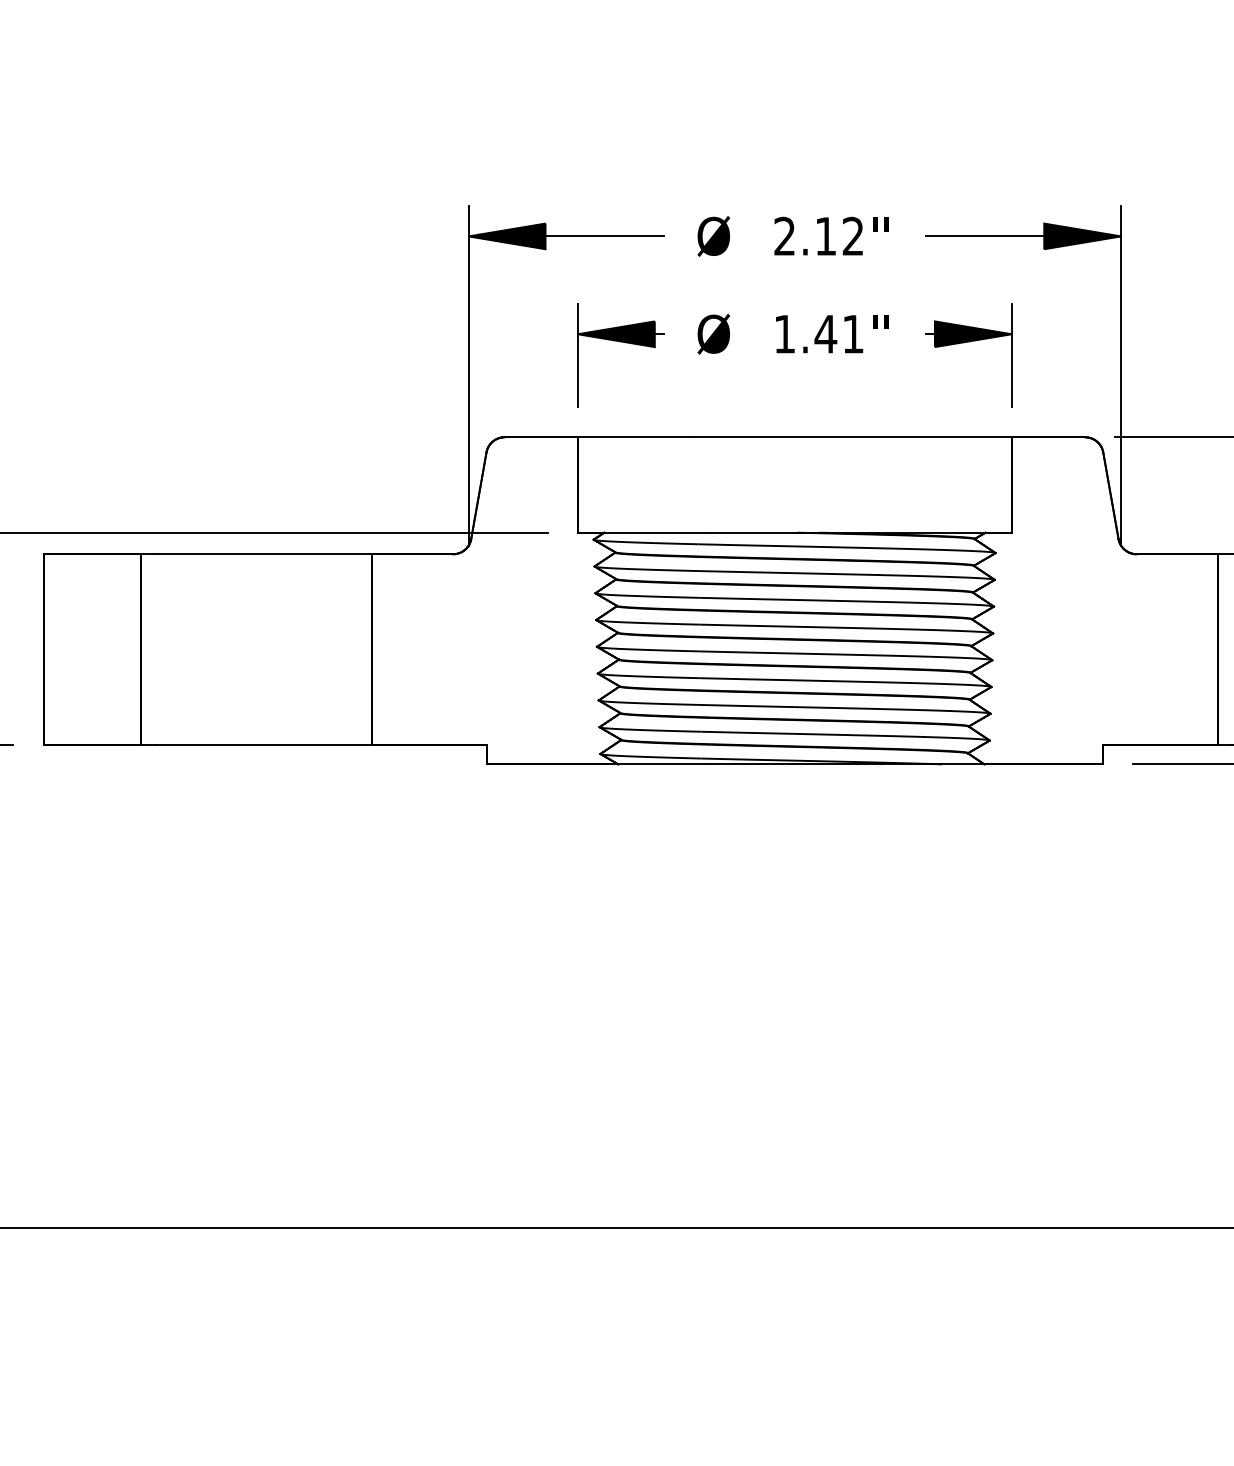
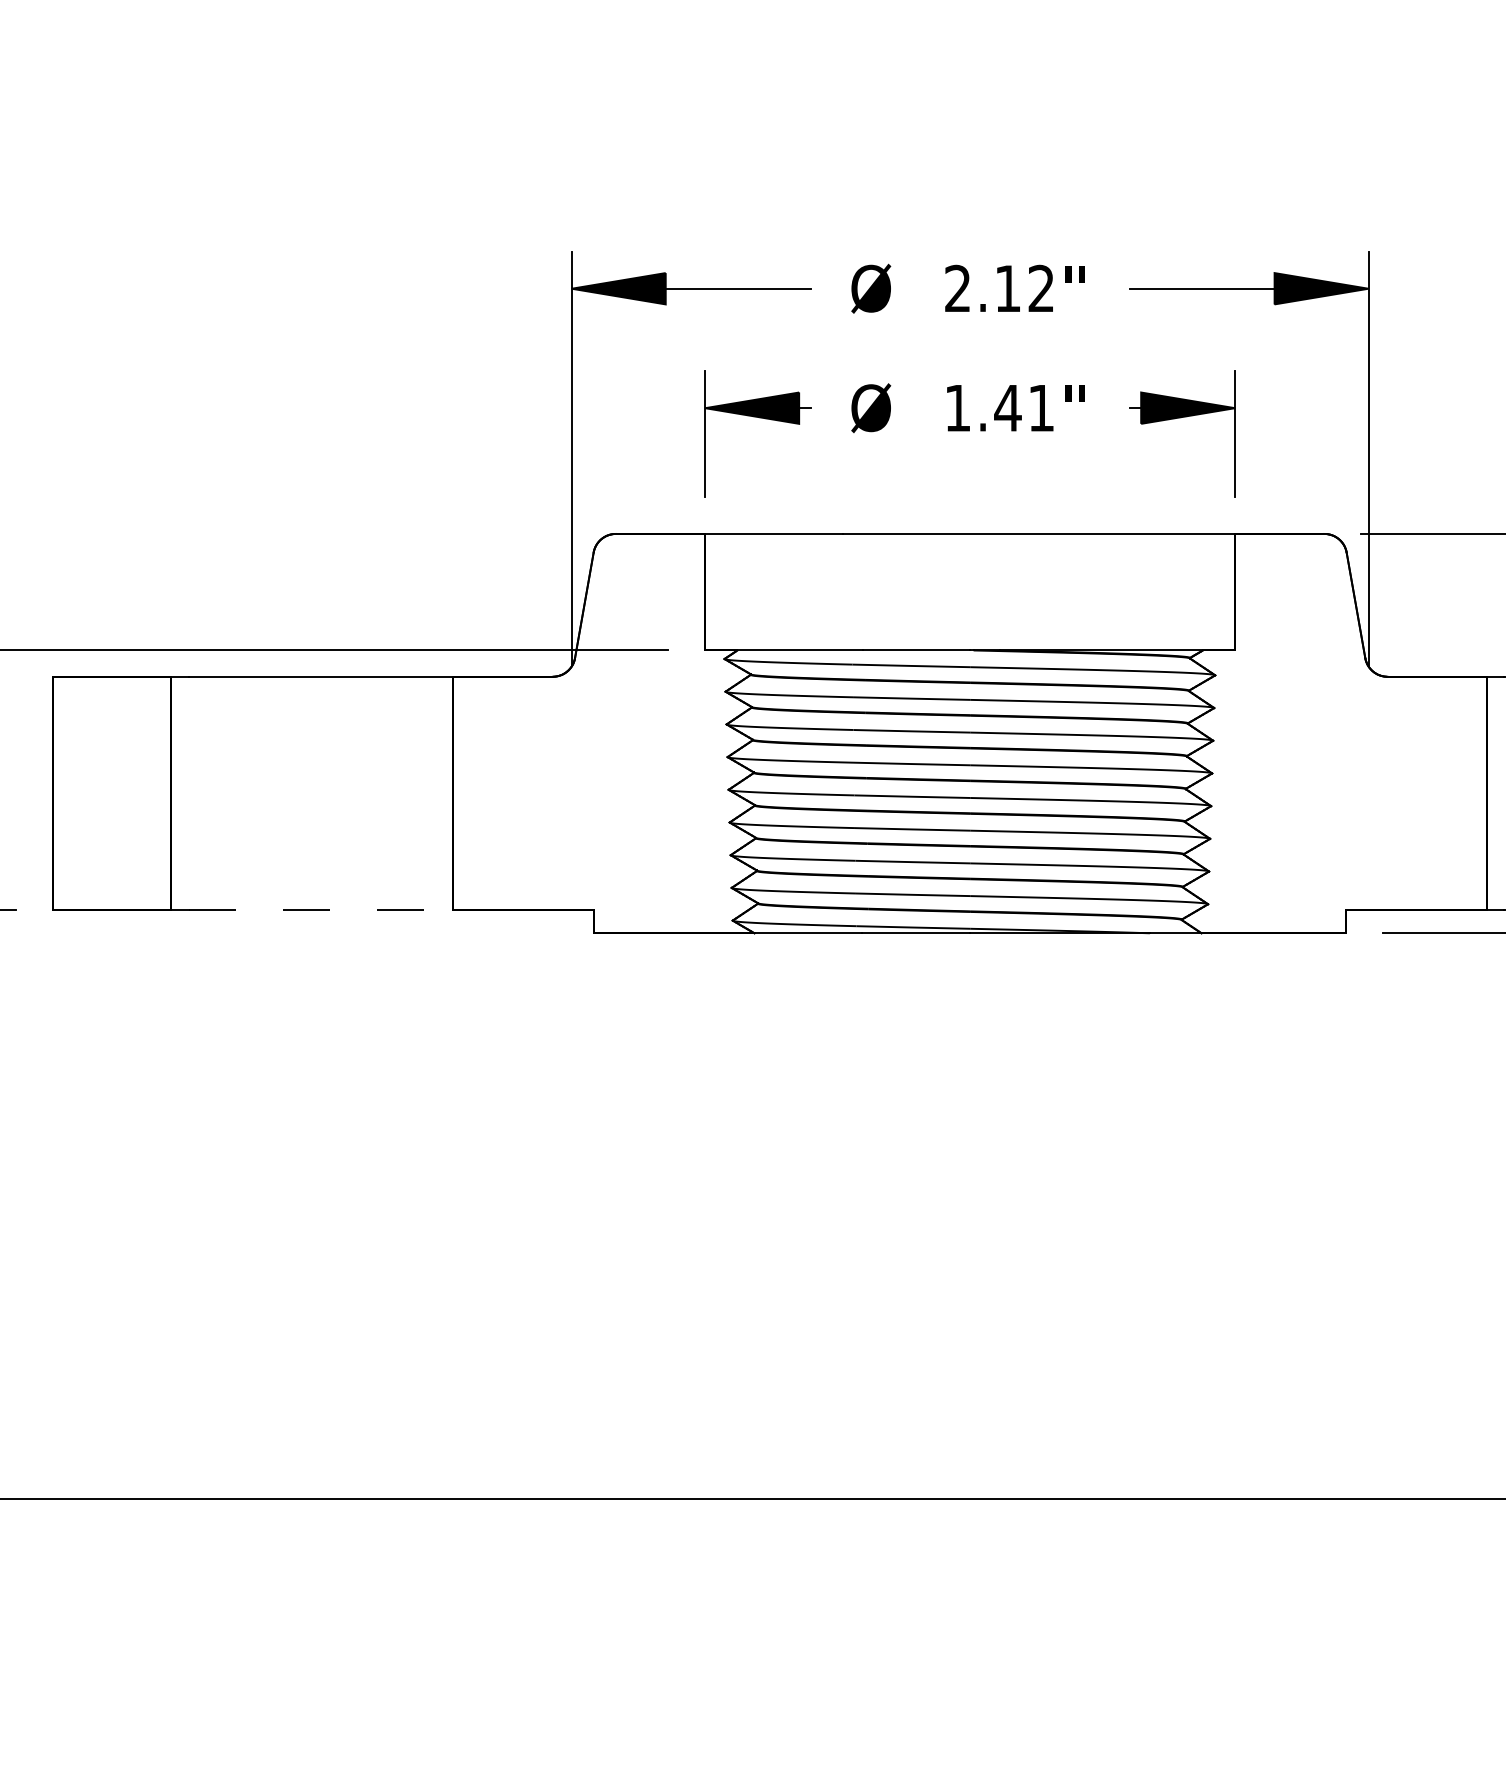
line: (263, 744) -> (321, 909), solid -> dashed

